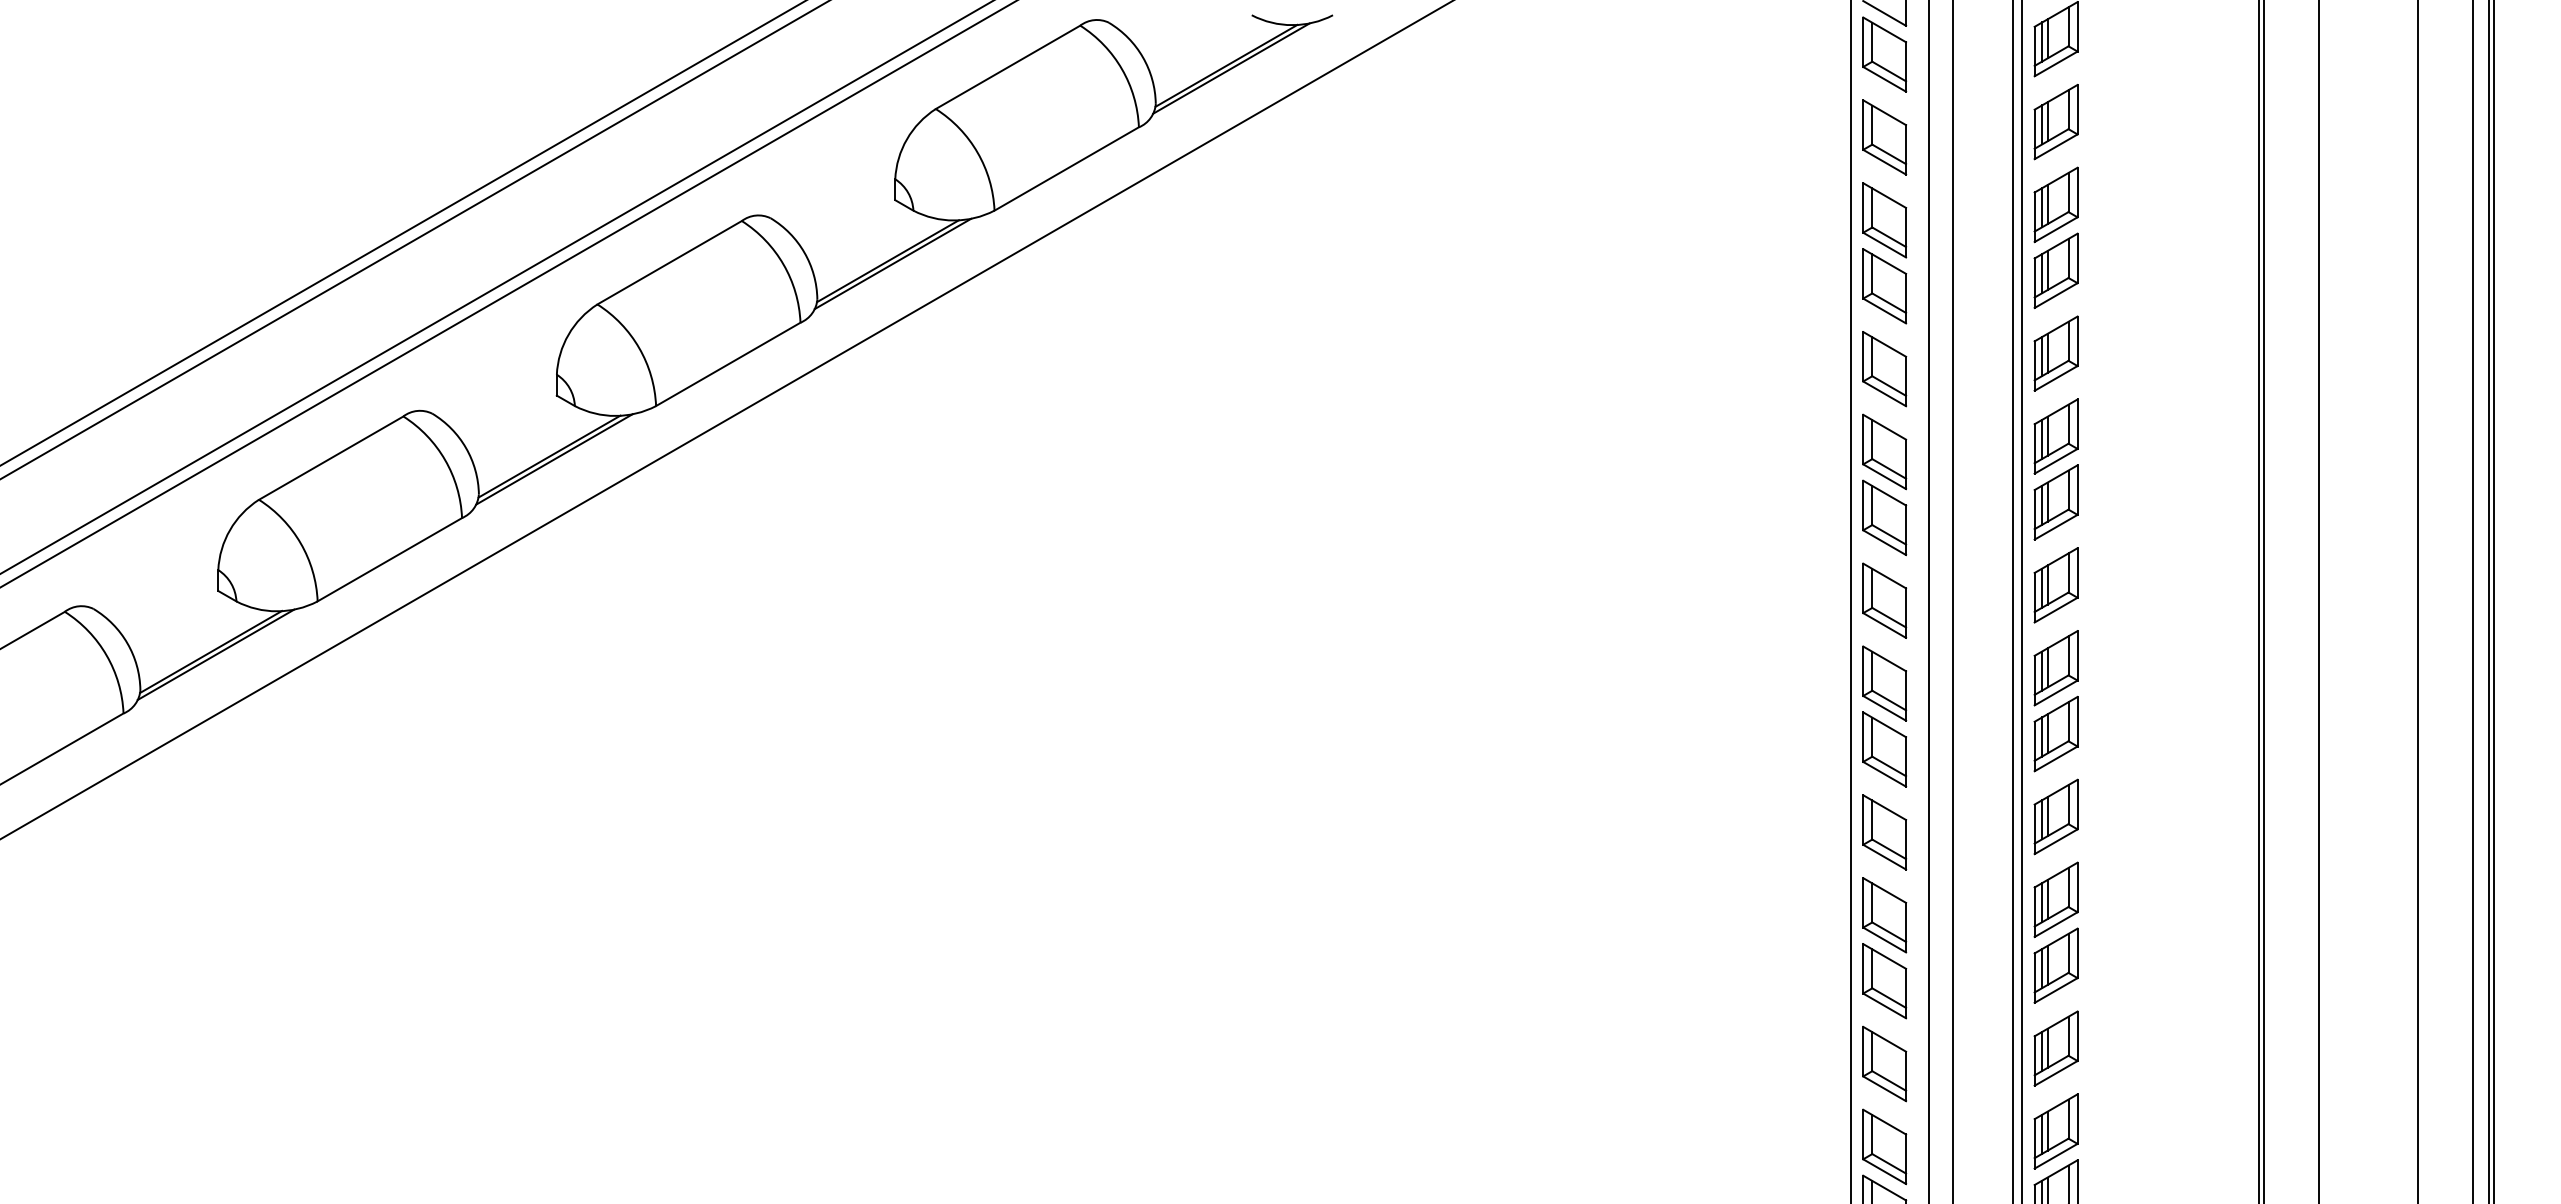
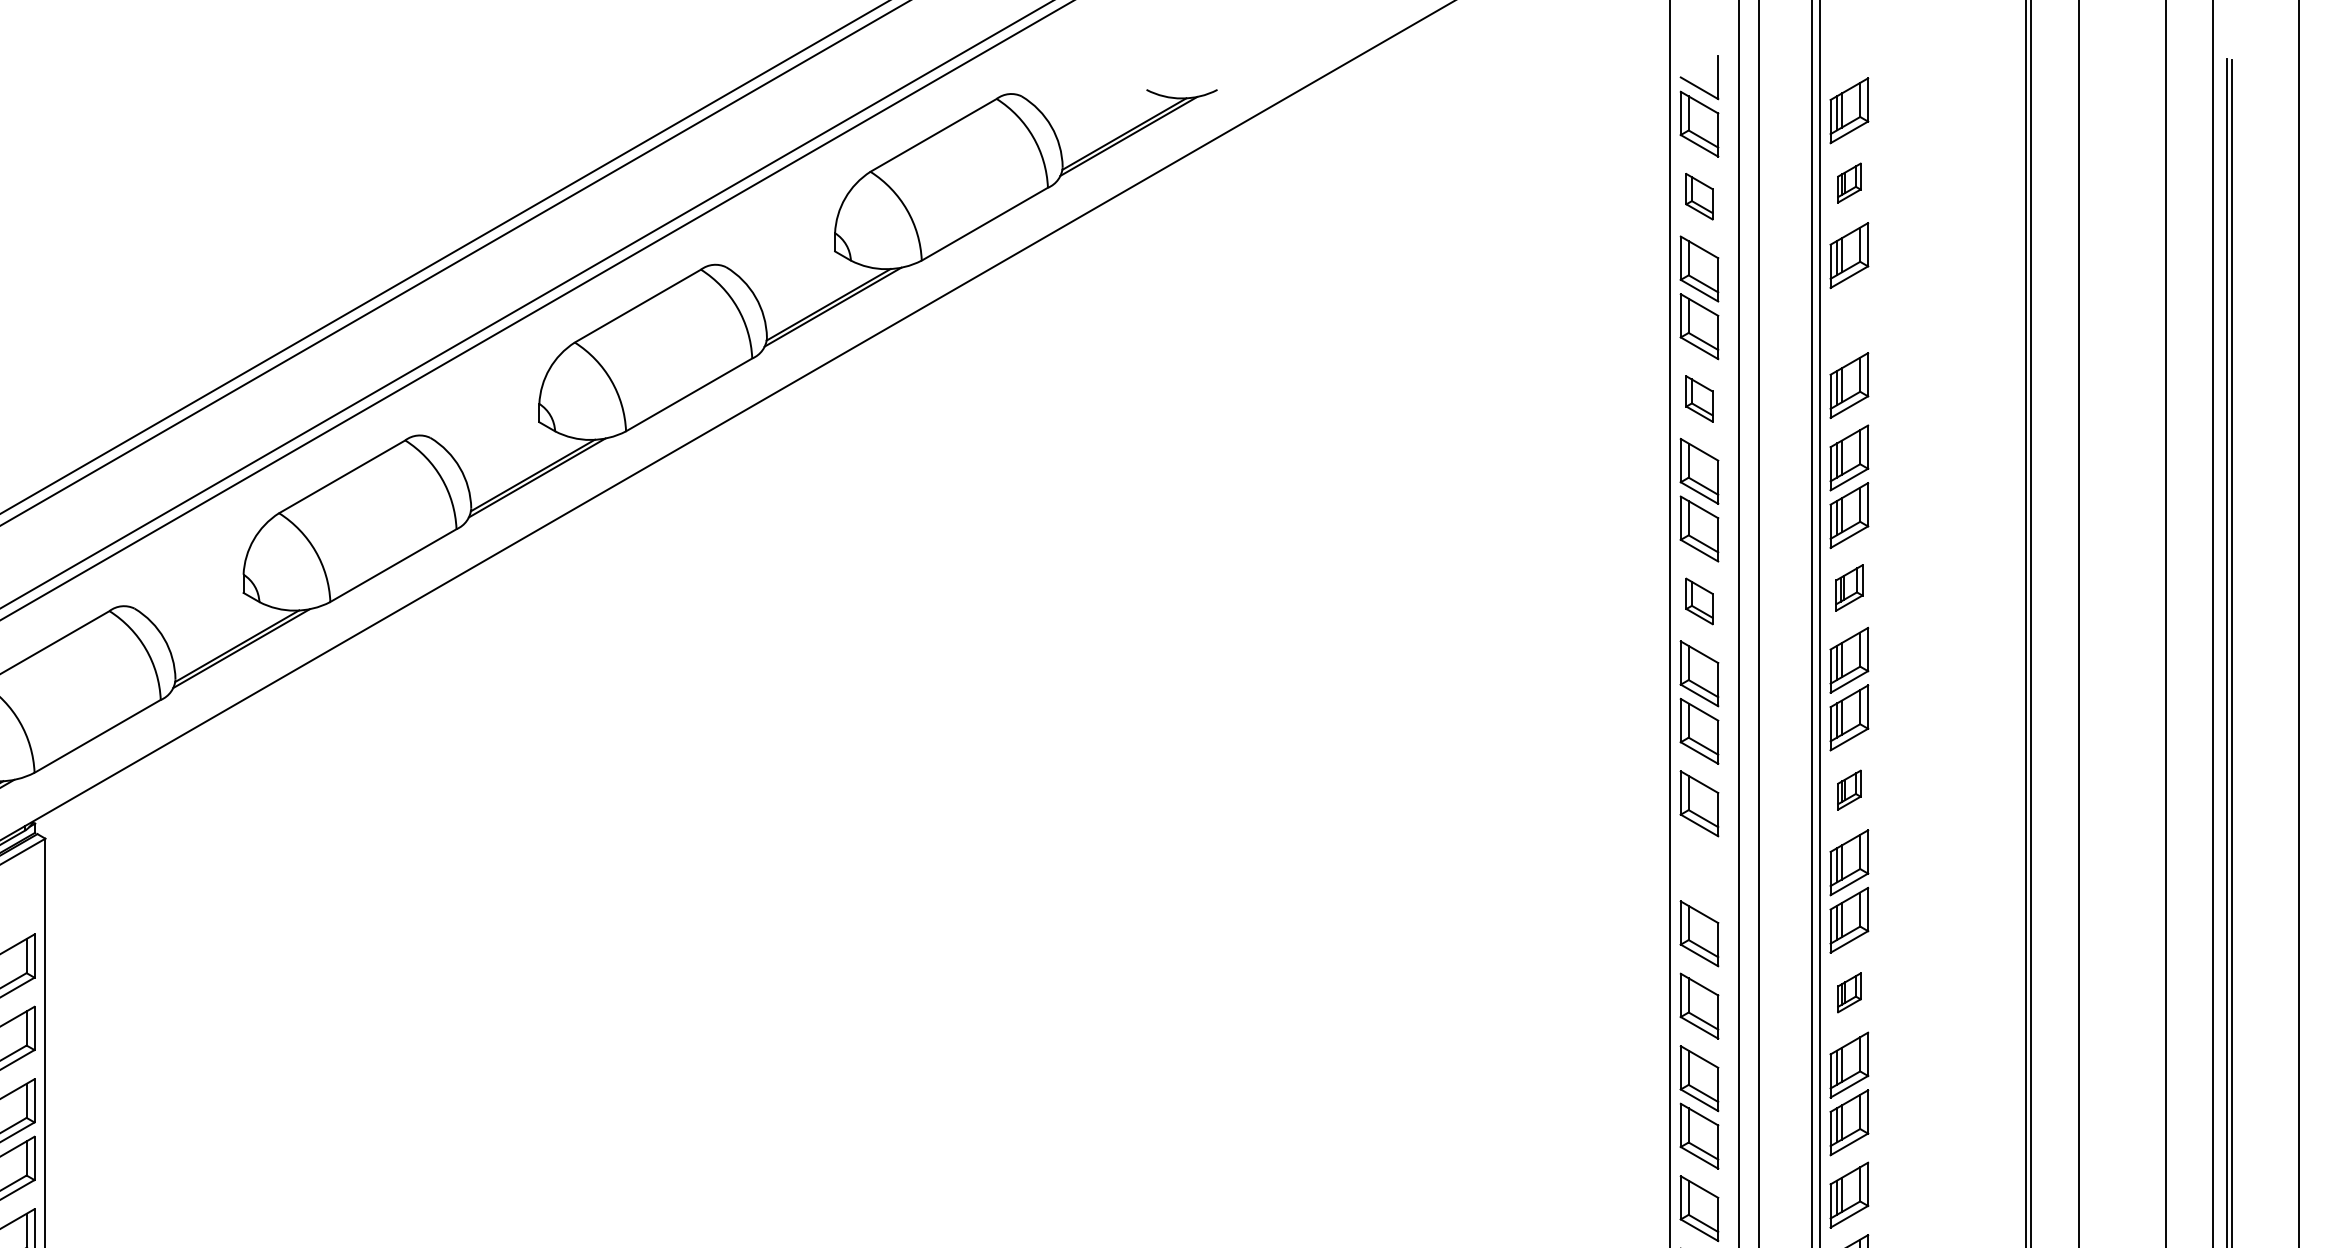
part: (2056, 121) -> (1849, 182), size x0.6
part: (1884, 137) -> (1699, 196), size x0.7
part: (2056, 270) -> (1849, 312), removed
part: (1884, 368) -> (1699, 398), size x0.7
part: (2056, 584) -> (1849, 587), size x0.7
part: (1884, 600) -> (1699, 601), size x0.7
part: (2056, 815) -> (1849, 789), size x0.6
part: (1884, 914) -> (1699, 875), removed
part: (2056, 1048) -> (1849, 992), size x0.6

